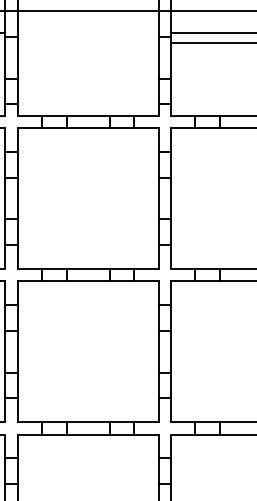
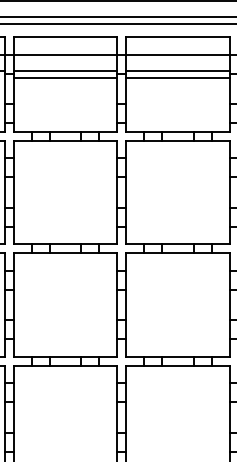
line: (88, 32) -> (65, 70), added
line: (88, 42) -> (65, 77), added

